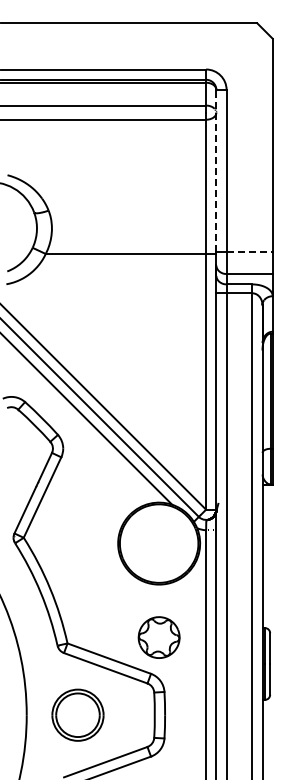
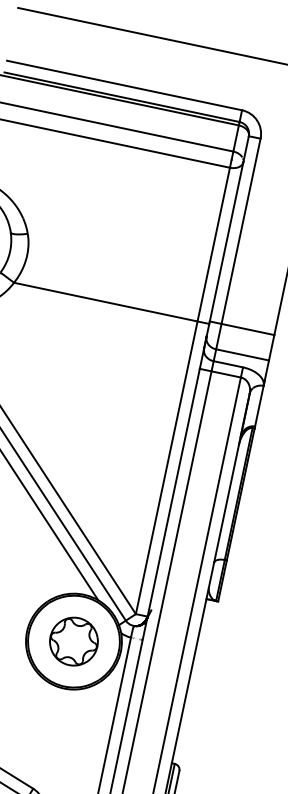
line: (216, 170) -> (229, 228), dashed -> solid
line: (250, 251) -> (248, 329), dashed -> solid
part: (158, 637) -> (73, 641), moved

